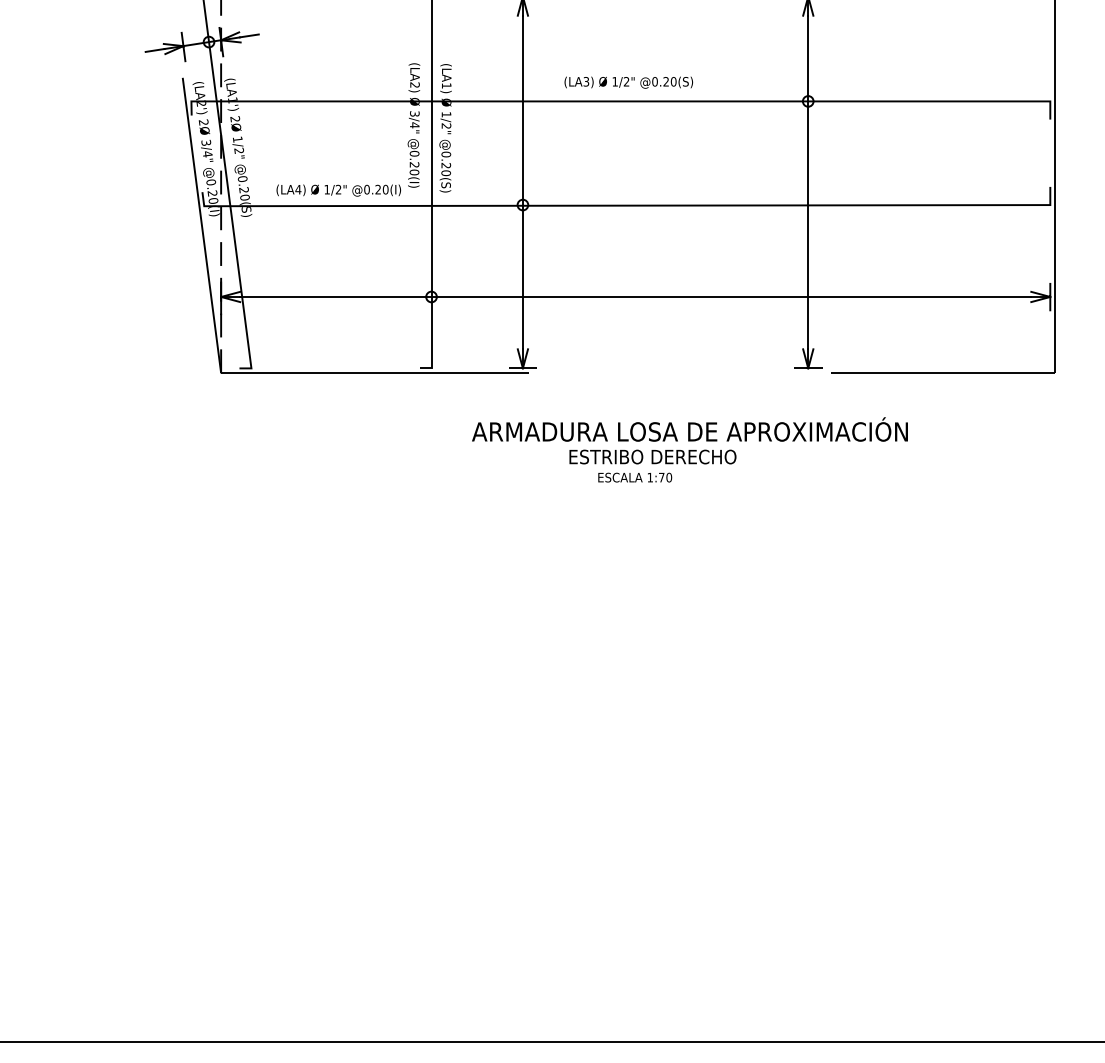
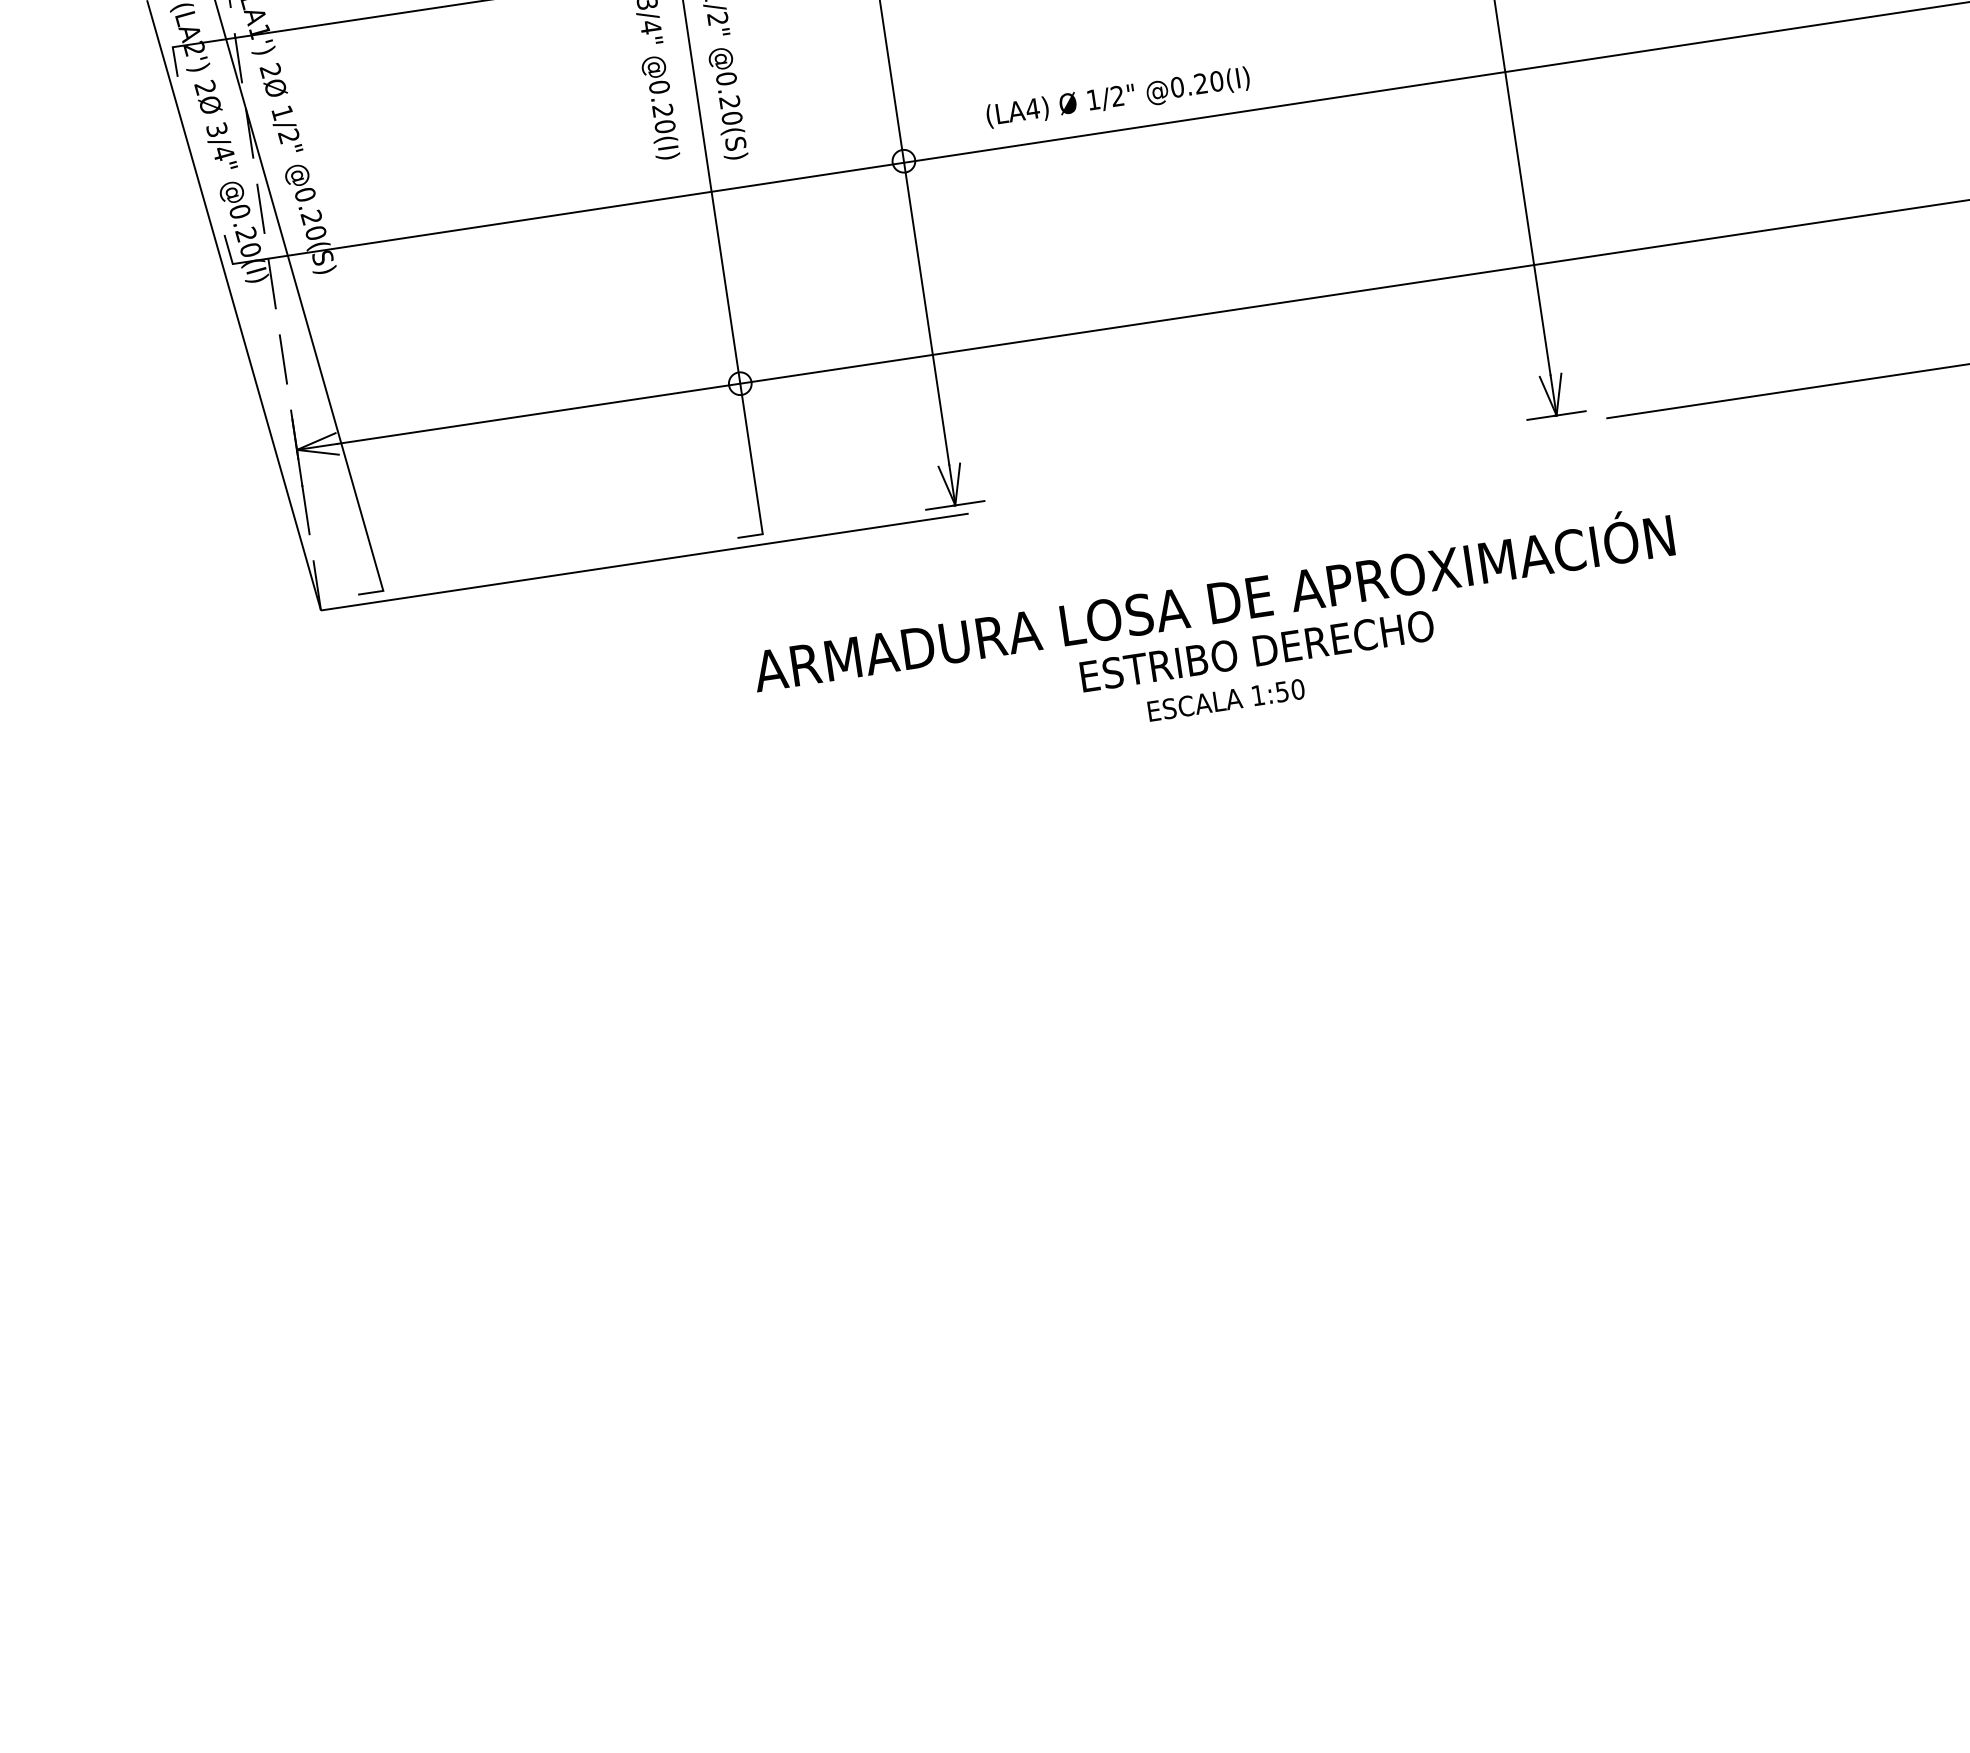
text: (338, 190) -> (1117, 97), moved
text: (689, 429) -> (1211, 598), moved
text: (661, 477) -> (1281, 691), 1:70 -> 1:50

